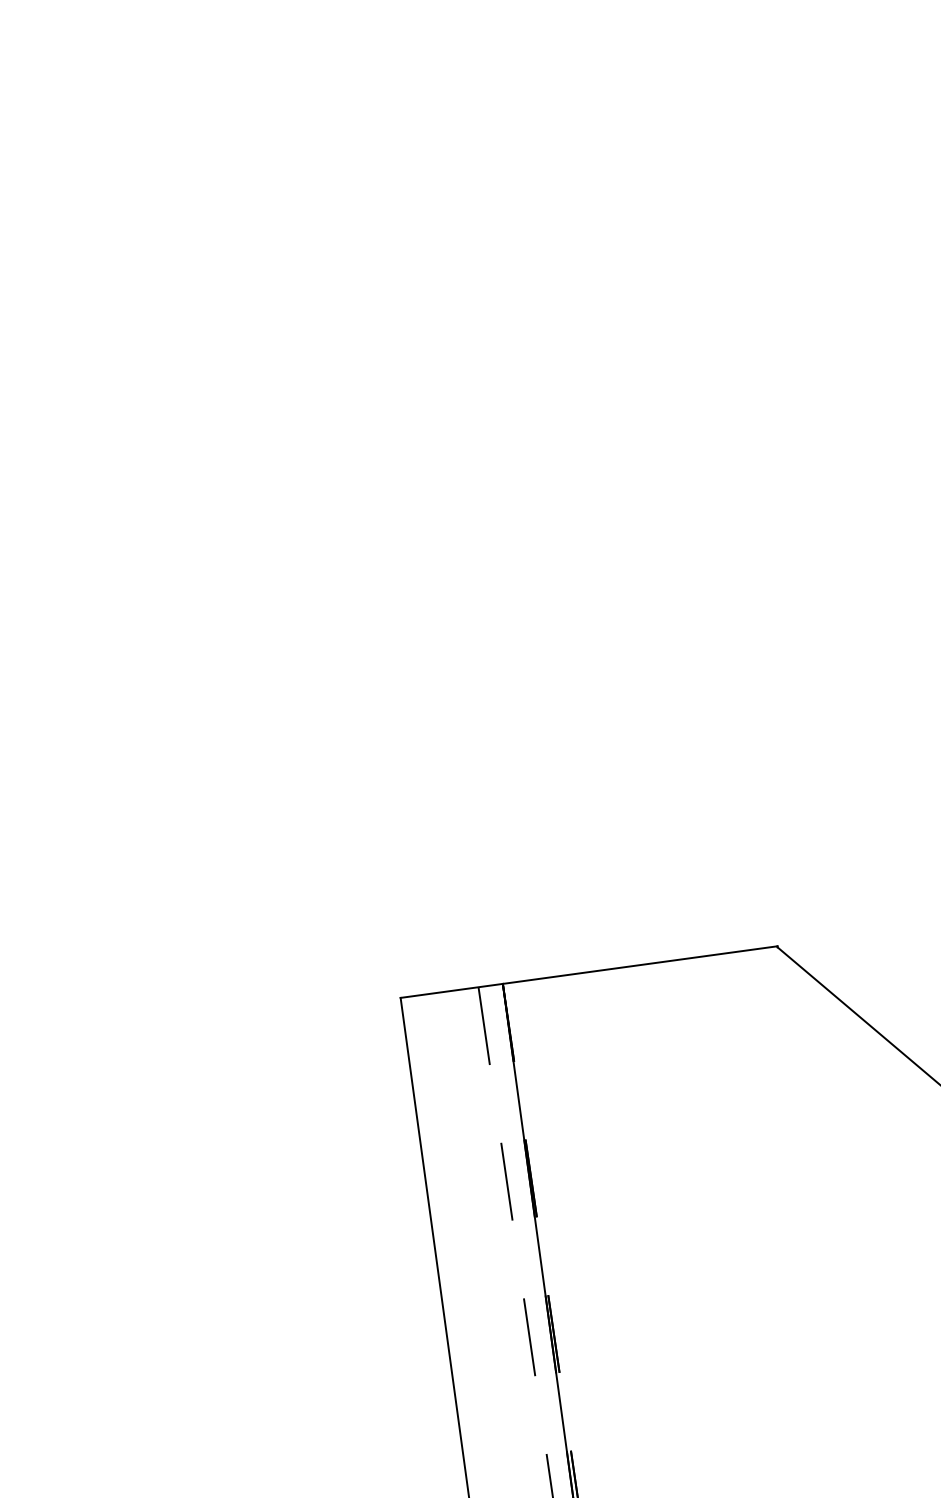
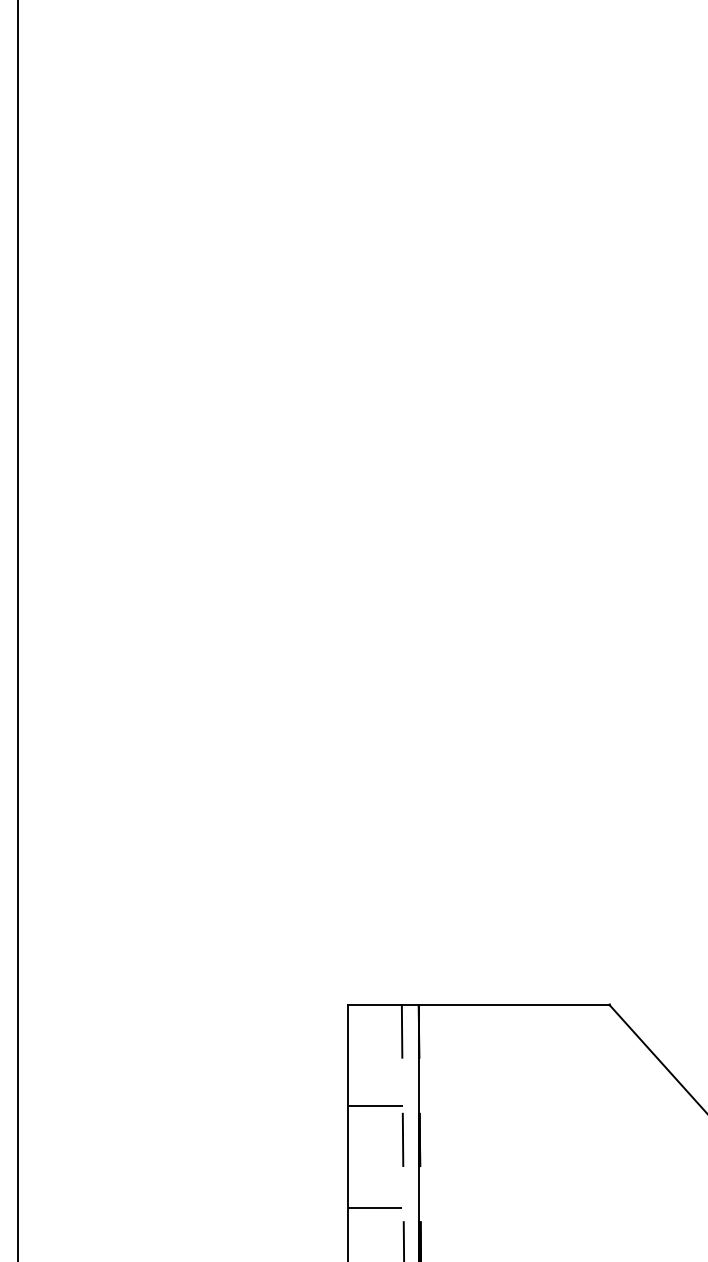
line: (459, 1139) -> (374, 1106), added
line: (480, 1284) -> (375, 1207), added

